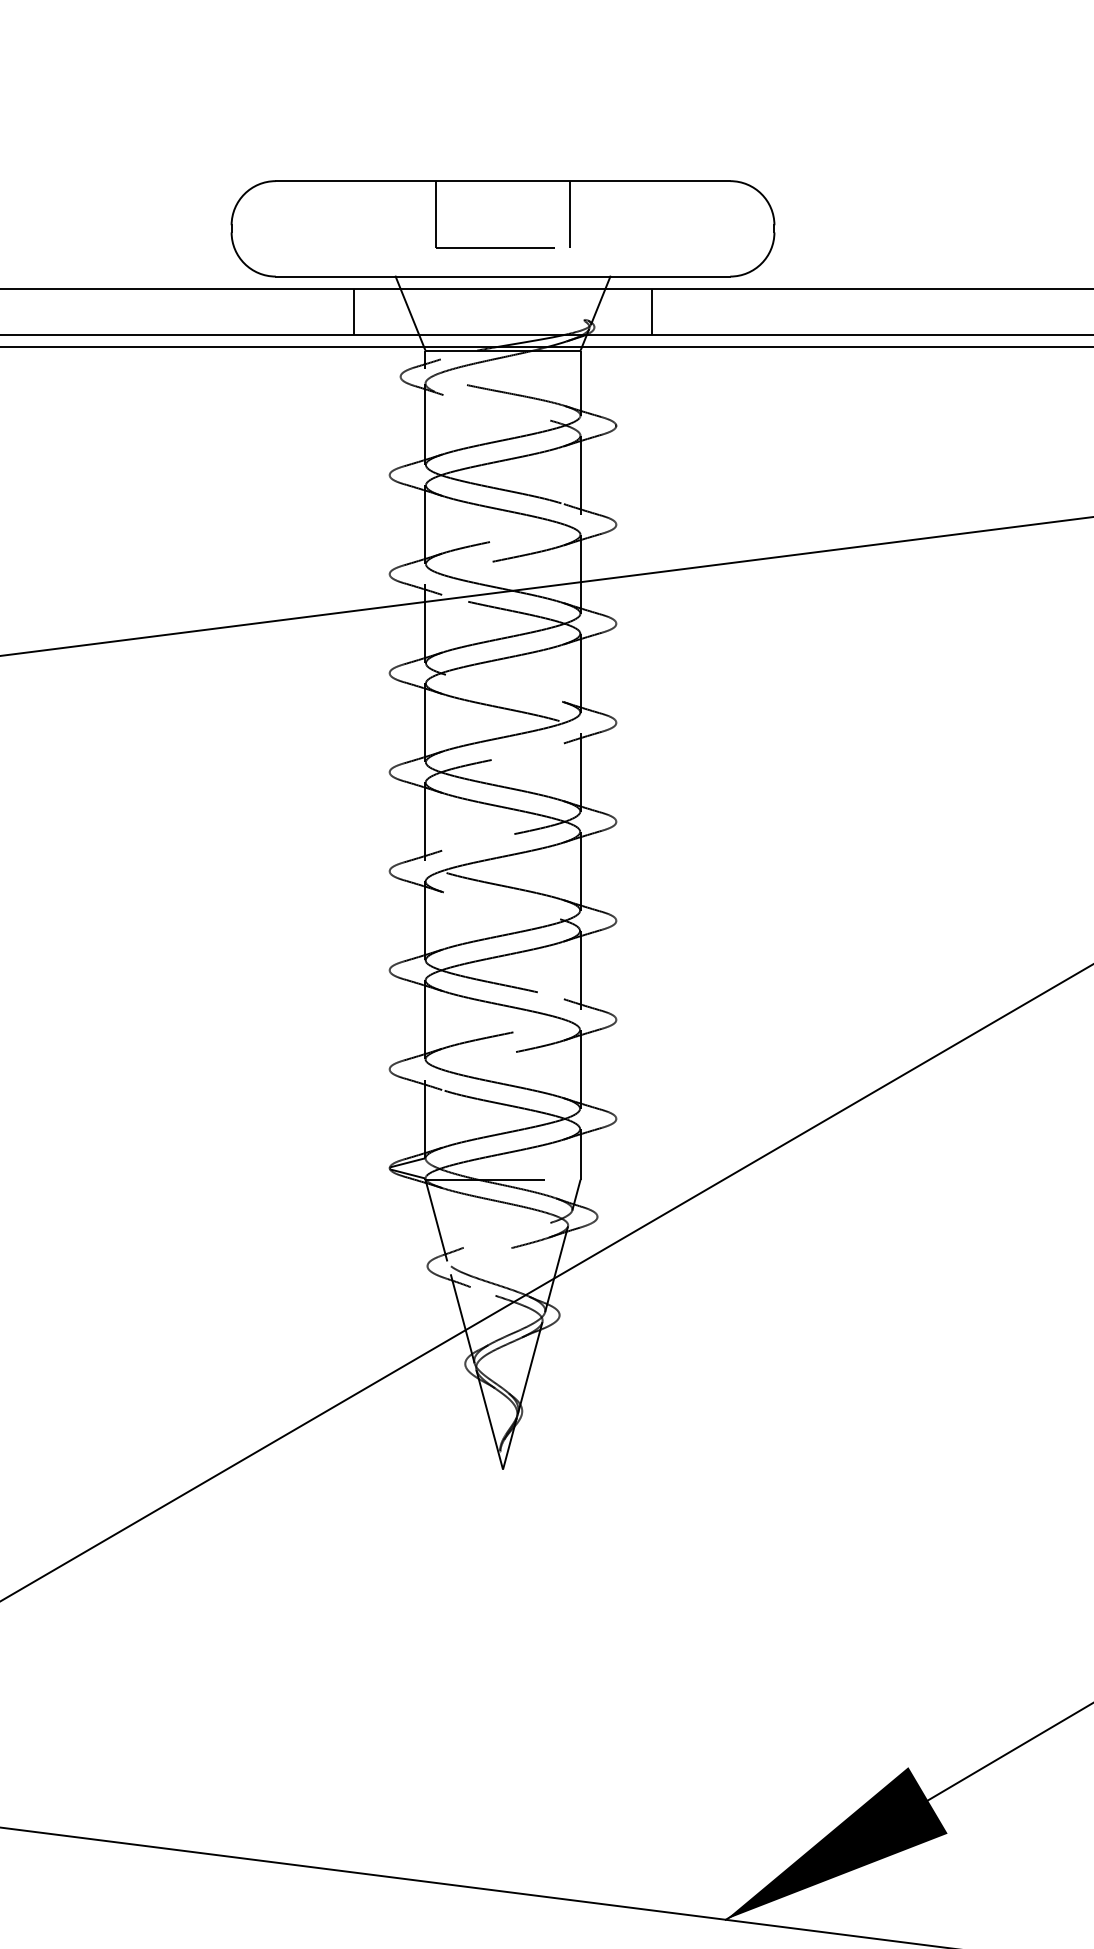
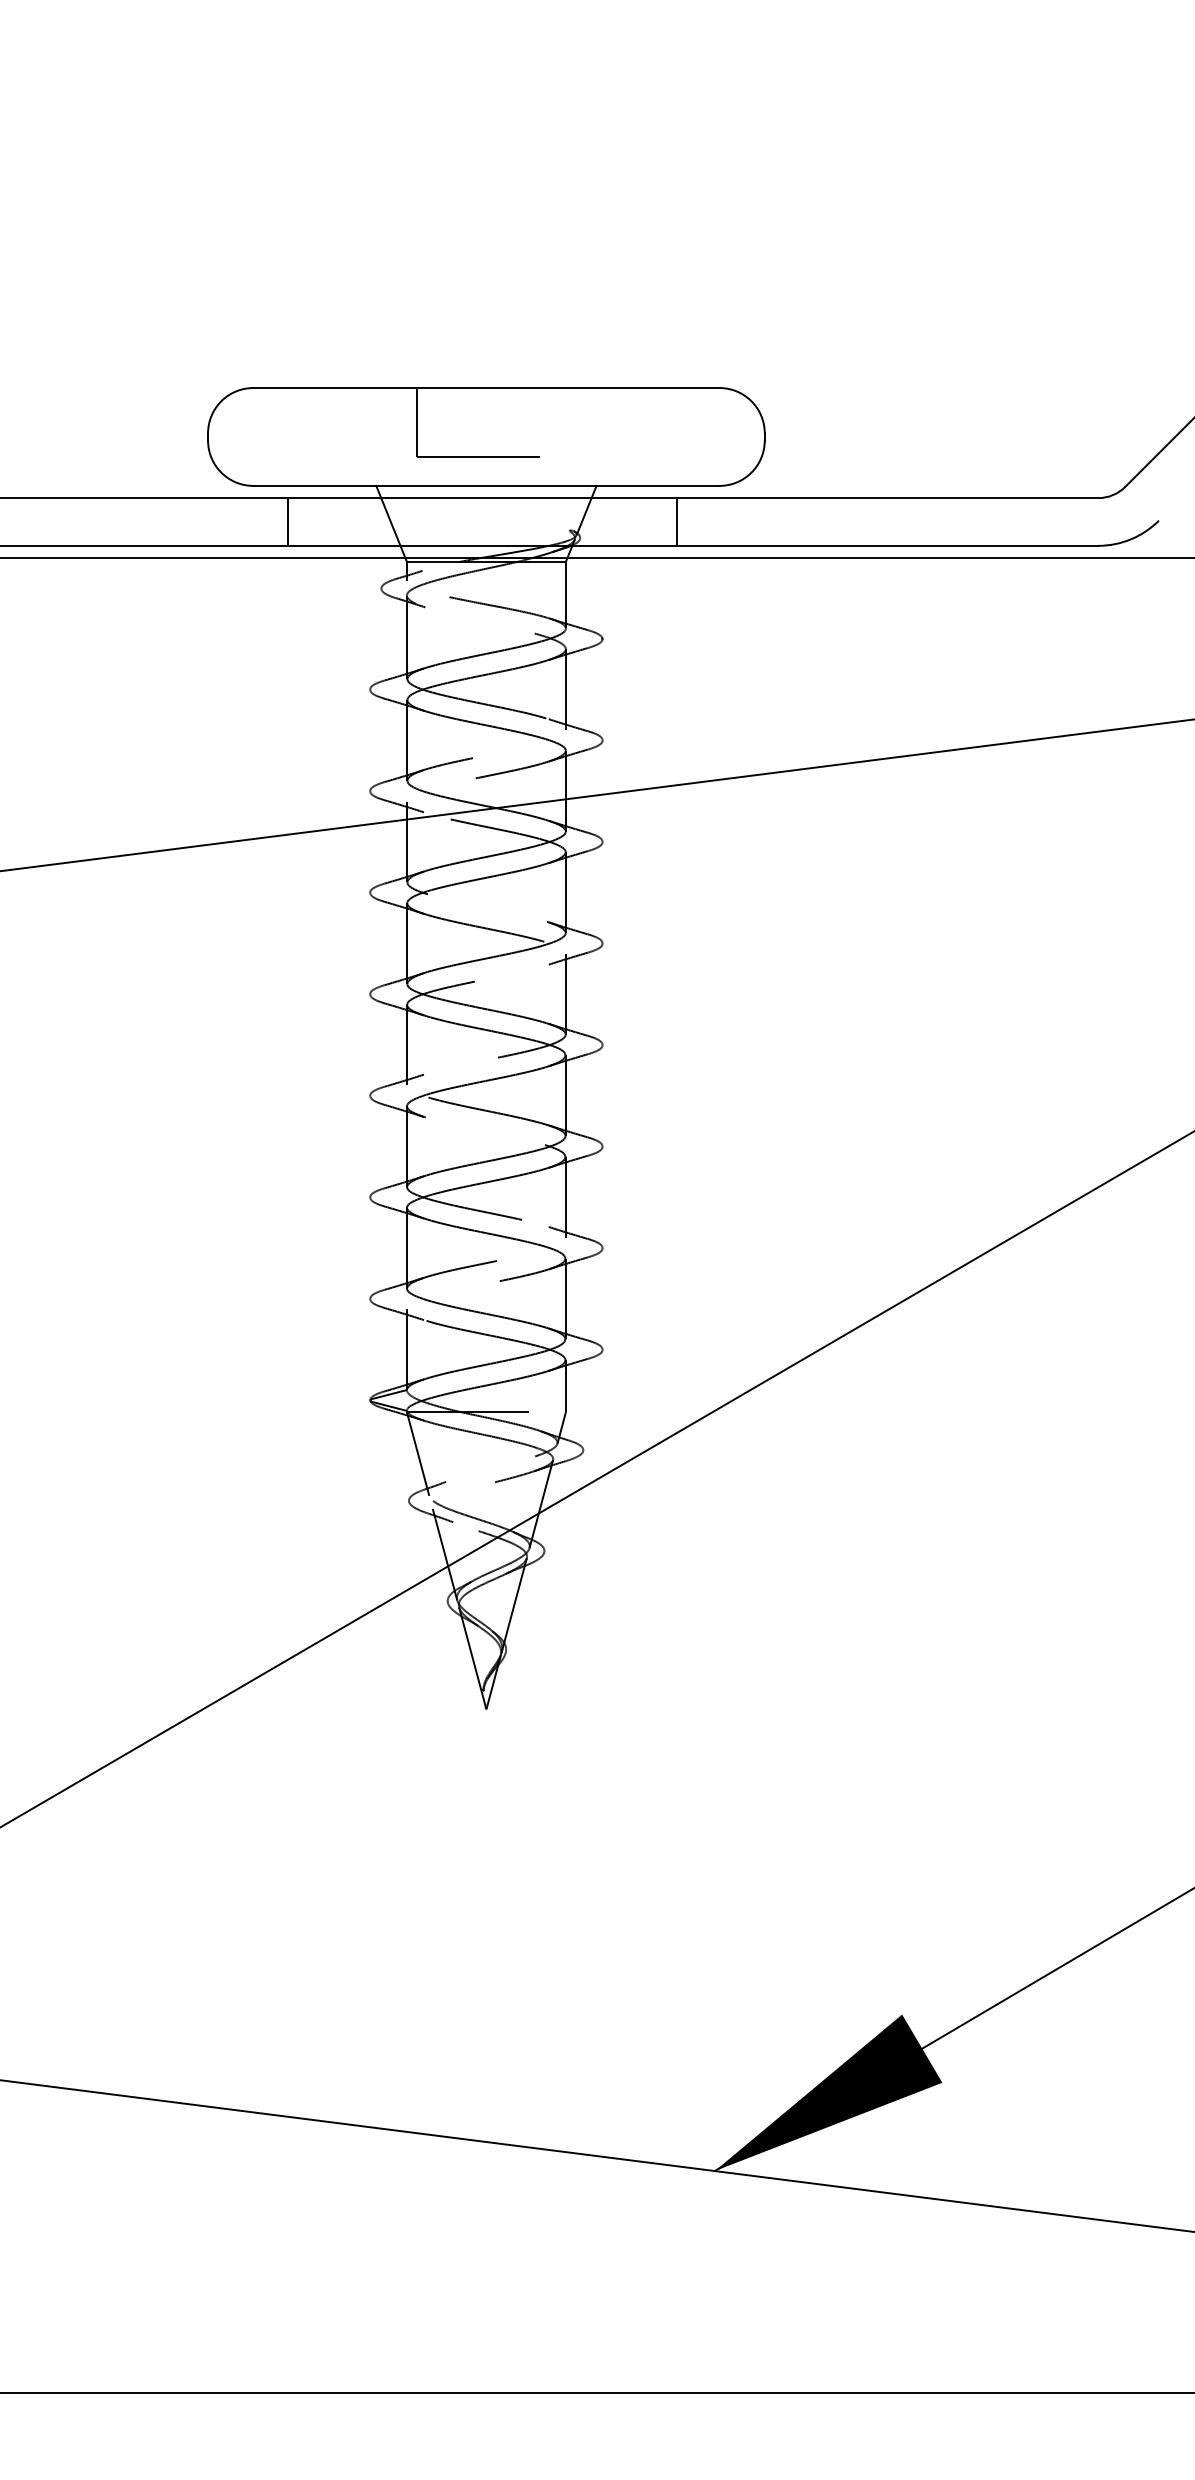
line: (570, 214) -> (555, 422), removed
line: (353, 311) -> (288, 521), moved
line: (652, 311) -> (677, 521), moved

